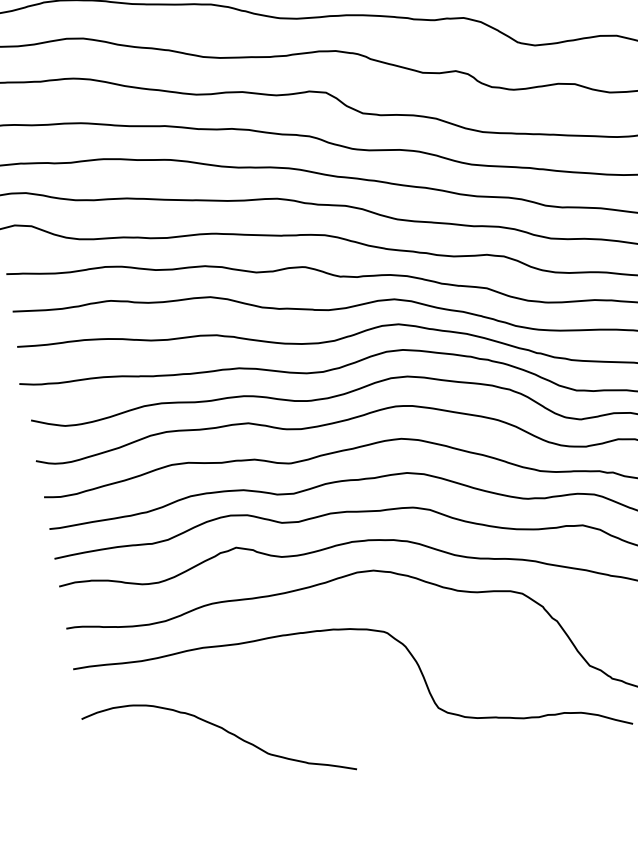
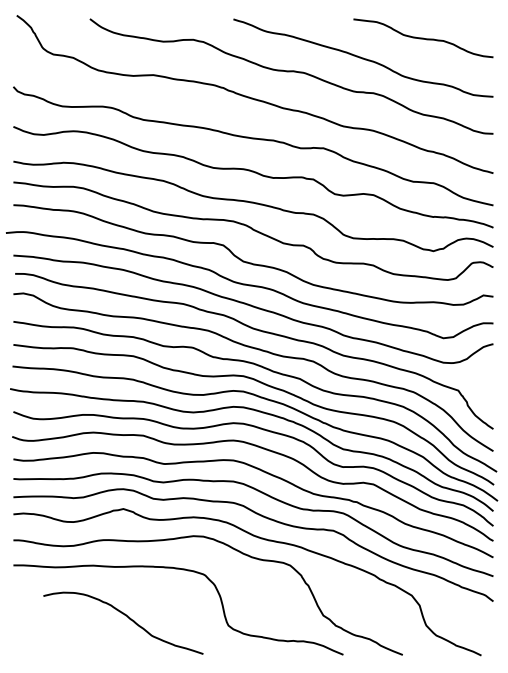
curve: (223, 730) -> (127, 617), moved

